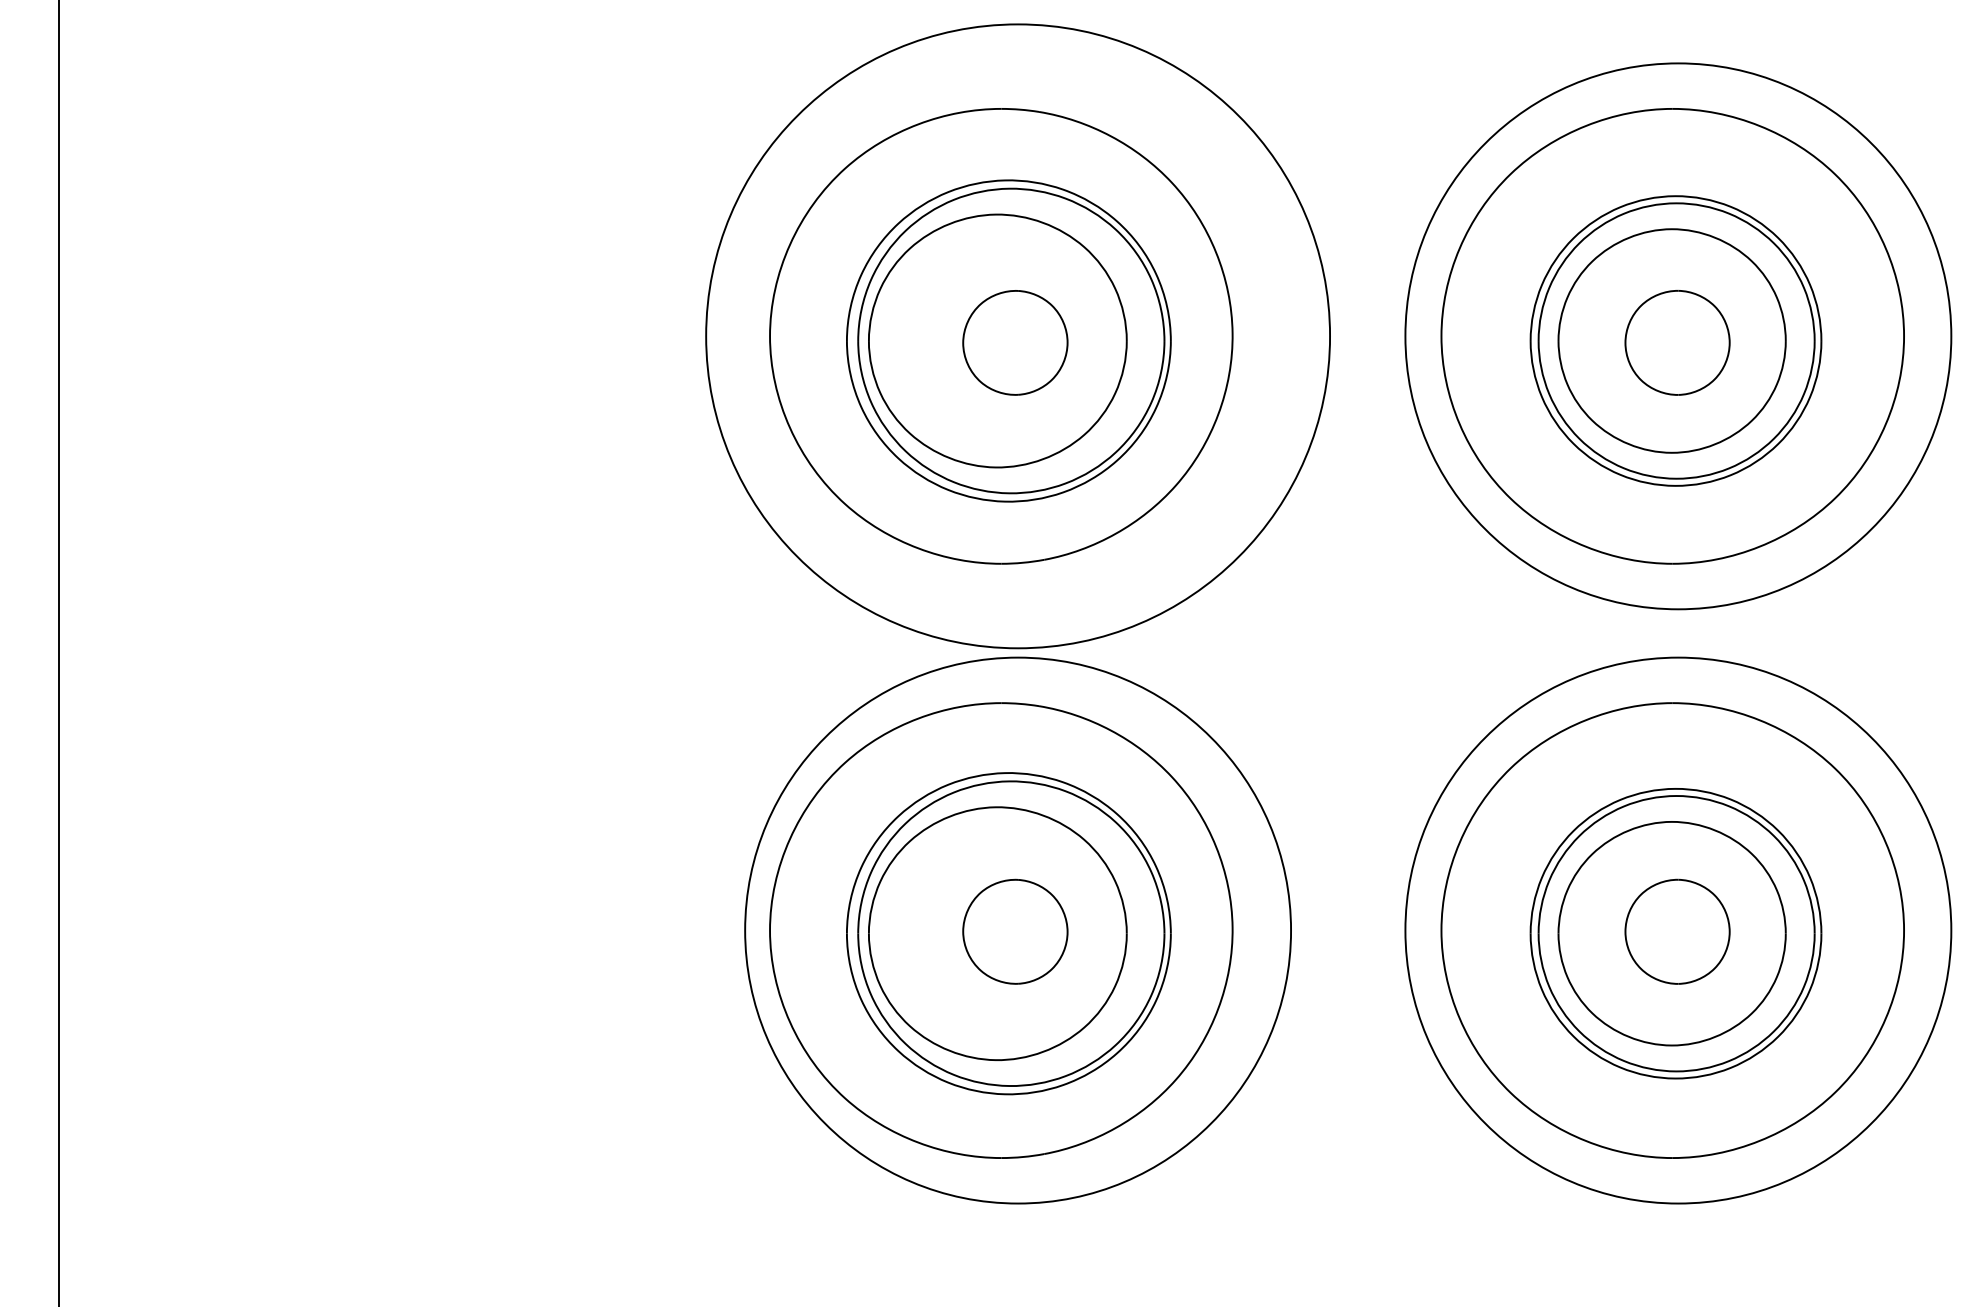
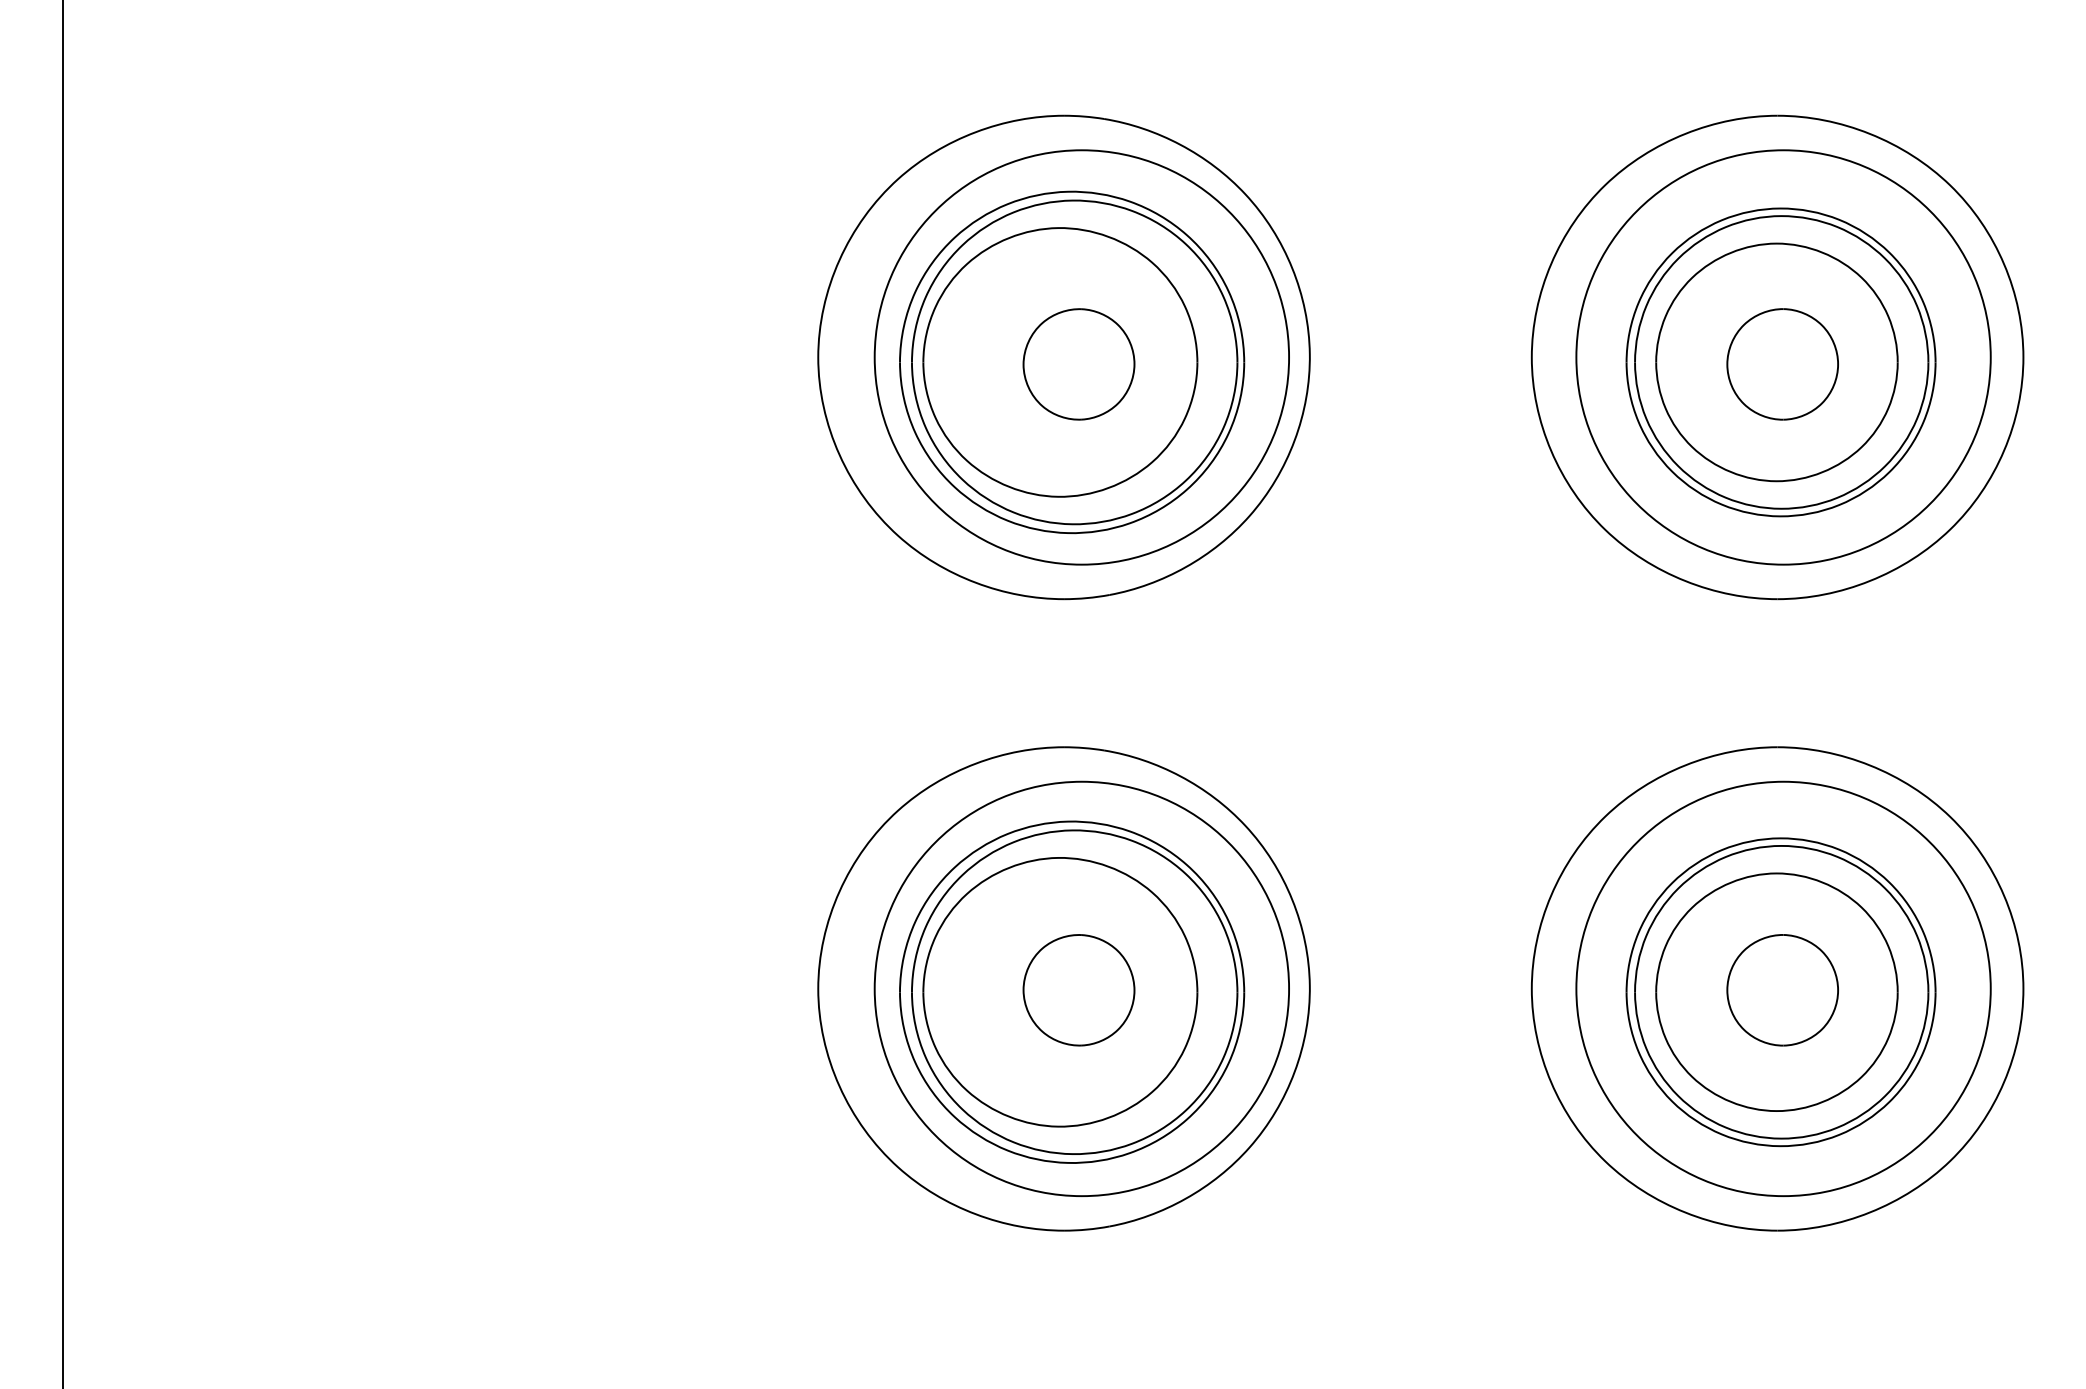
circle: (1017, 336) -> (1081, 357), size x0.62
circle: (1678, 336) -> (1783, 357), size x0.71
circle: (1017, 930) -> (1081, 988), size x0.71
circle: (1678, 930) -> (1783, 988), size x0.71

